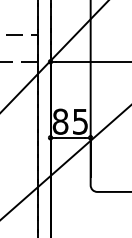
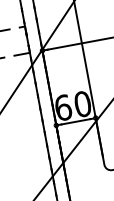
text: (70, 121) -> (72, 105), 85 -> 60

